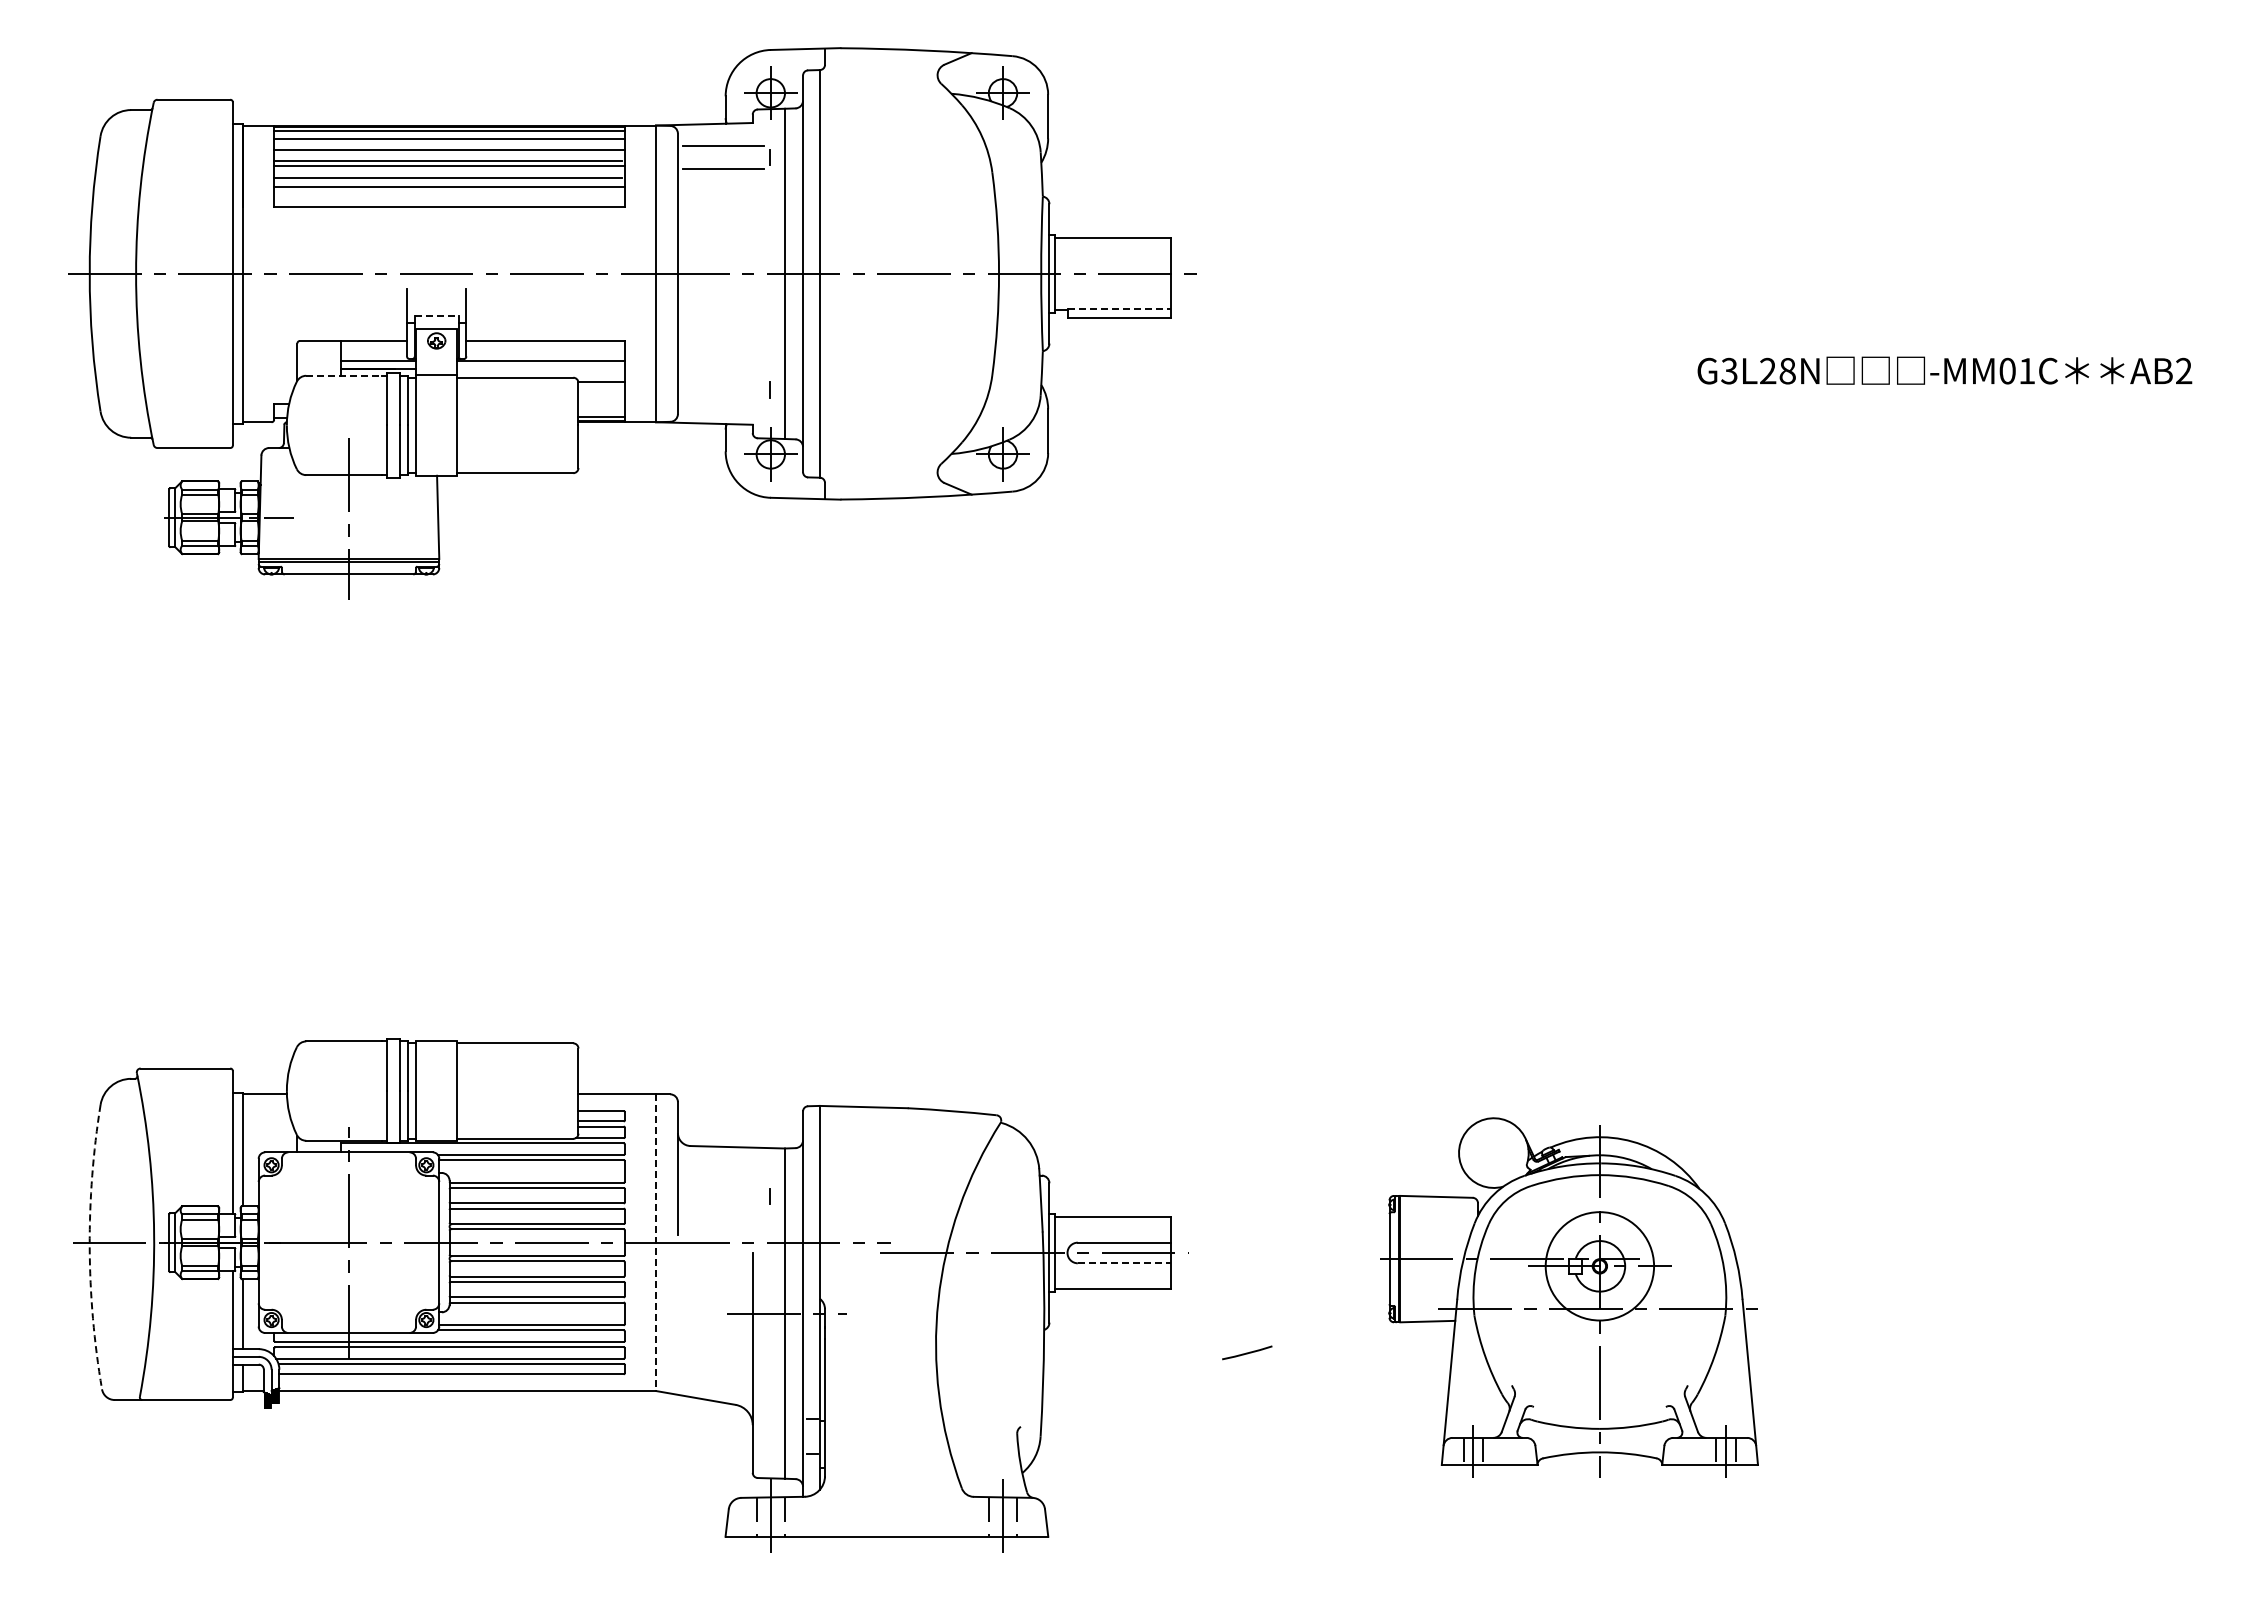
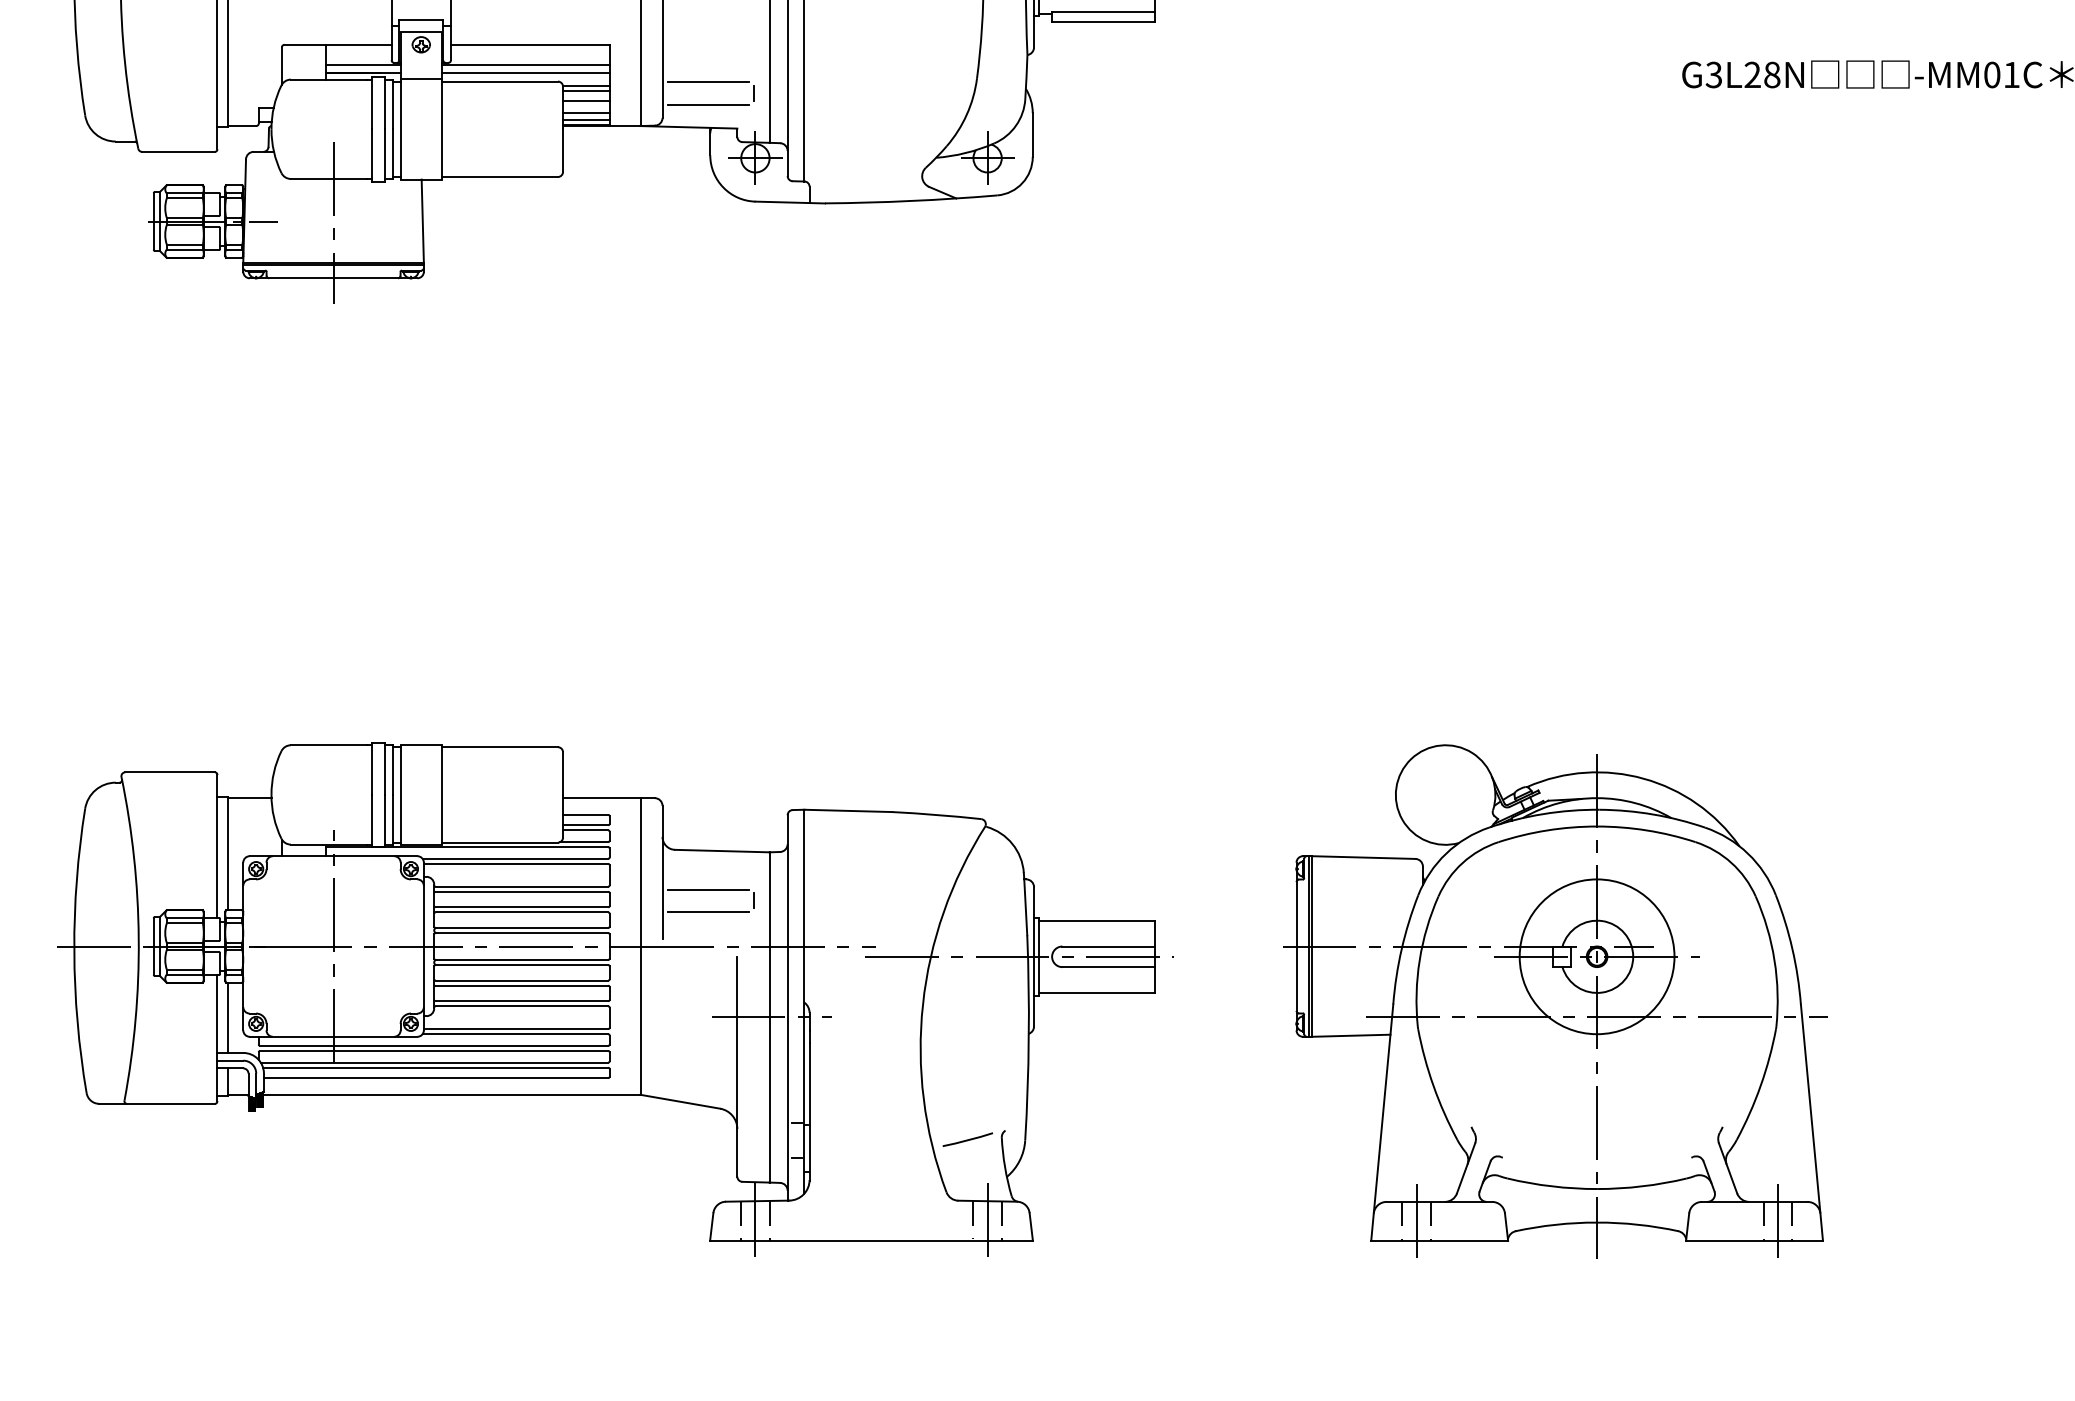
line: (1119, 308) -> (1104, 12), dashed -> solid
line: (436, 315) -> (421, 19), dashed -> solid
line: (541, 369) -> (526, 73), added
line: (344, 375) -> (329, 79), dashed -> solid
line: (723, 378) -> (708, 82), added
line: (601, 387) -> (586, 91), added
line: (601, 397) -> (586, 101), added
line: (723, 401) -> (708, 105), added
line: (601, 409) -> (586, 113), added
line: (723, 1185) -> (708, 889), added
line: (723, 1207) -> (708, 911), added
line: (656, 1243) -> (641, 947), dashed -> solid
arc: (89, 1247) -> (74, 951), dashed -> solid
line: (1124, 1263) -> (1109, 967), dashed -> solid
part: (1570, 1297) -> (1555, 1001), size x1.43
line: (1247, 1352) -> (968, 1139), moved

